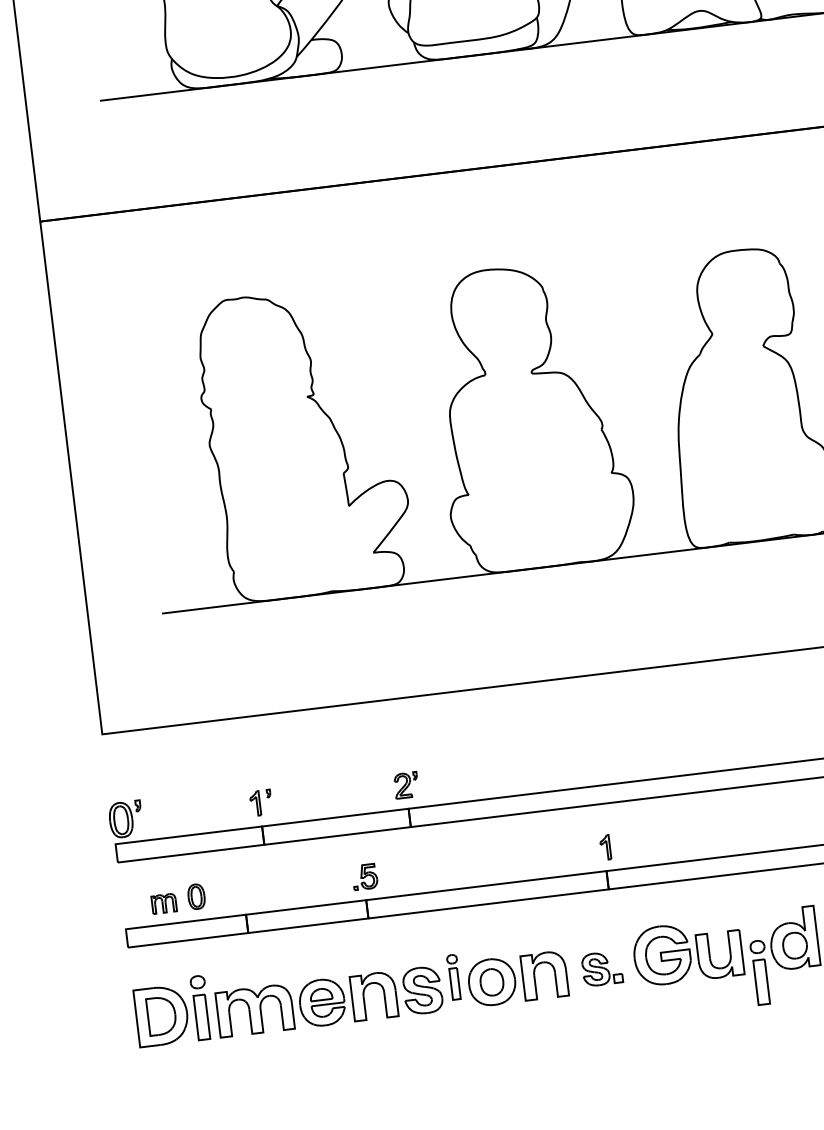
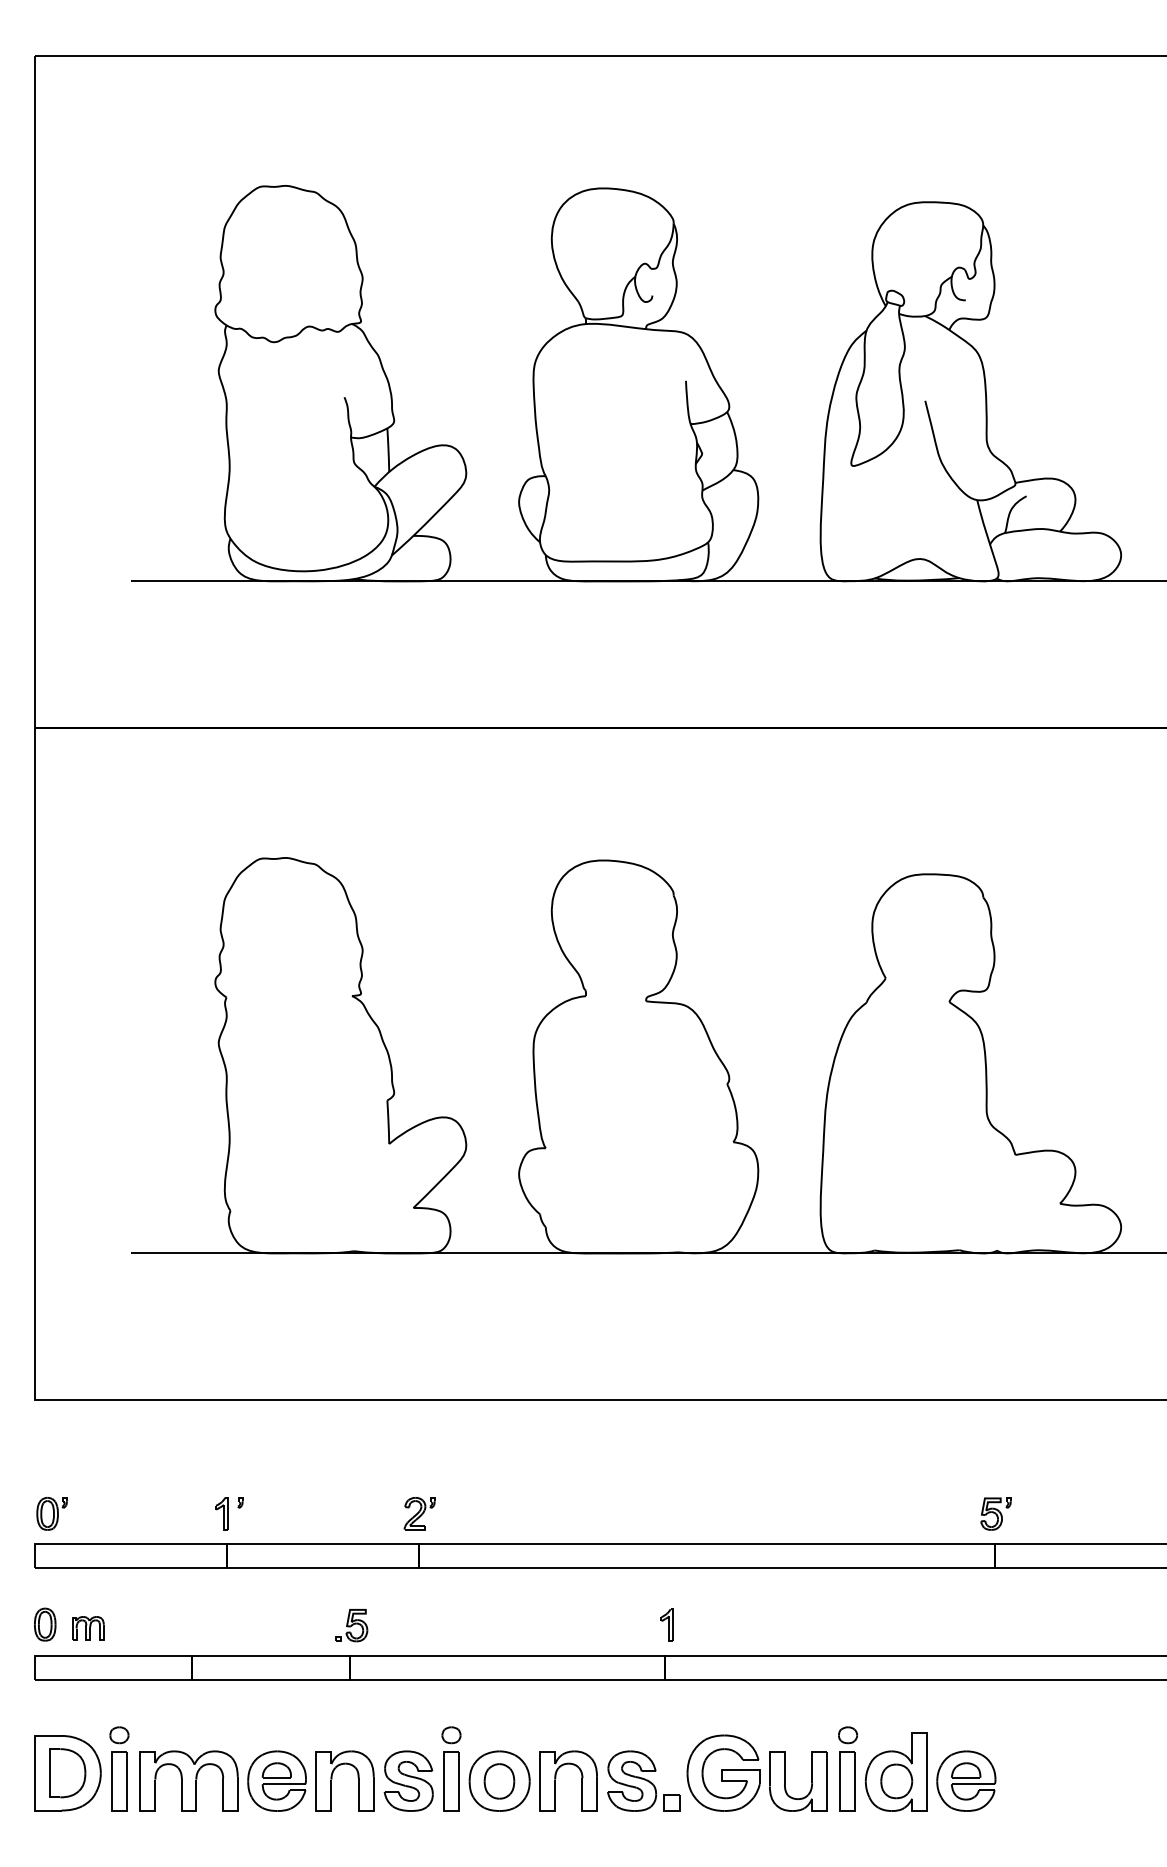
part: (125, 819) -> (51, 1513), size x0.71
part: (196, 896) -> (45, 1624), moved
part: (601, 968) -> (643, 1780), size x1.43
part: (760, 972) -> (848, 1768), moved
part: (454, 976) -> (451, 1768), size x1.43

